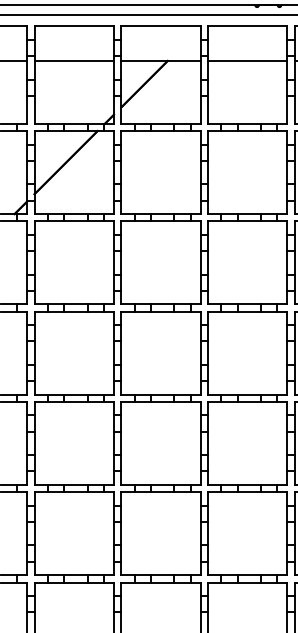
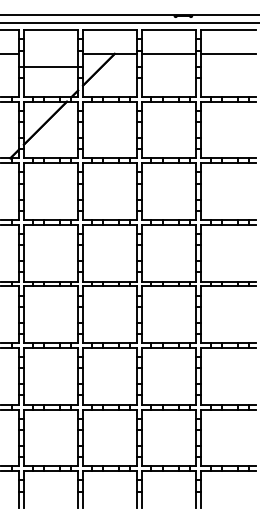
line: (73, 60) -> (50, 66), moved

